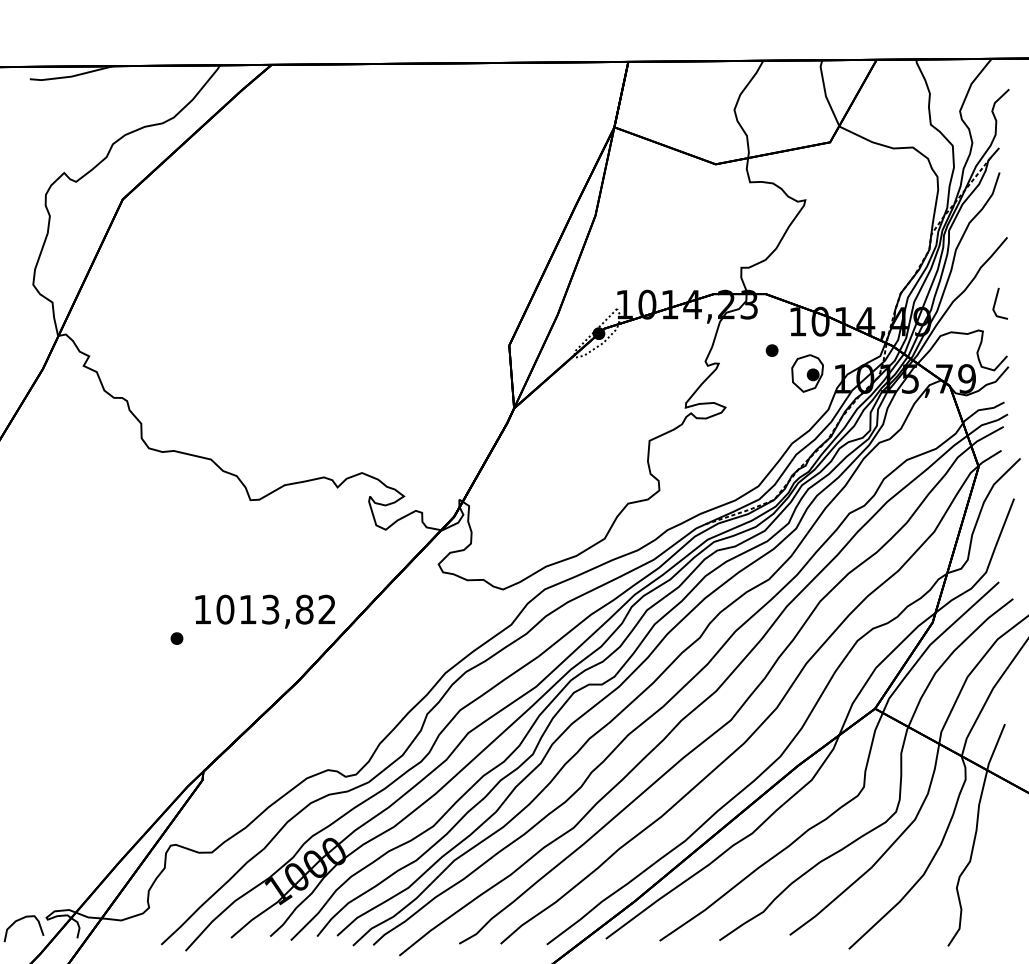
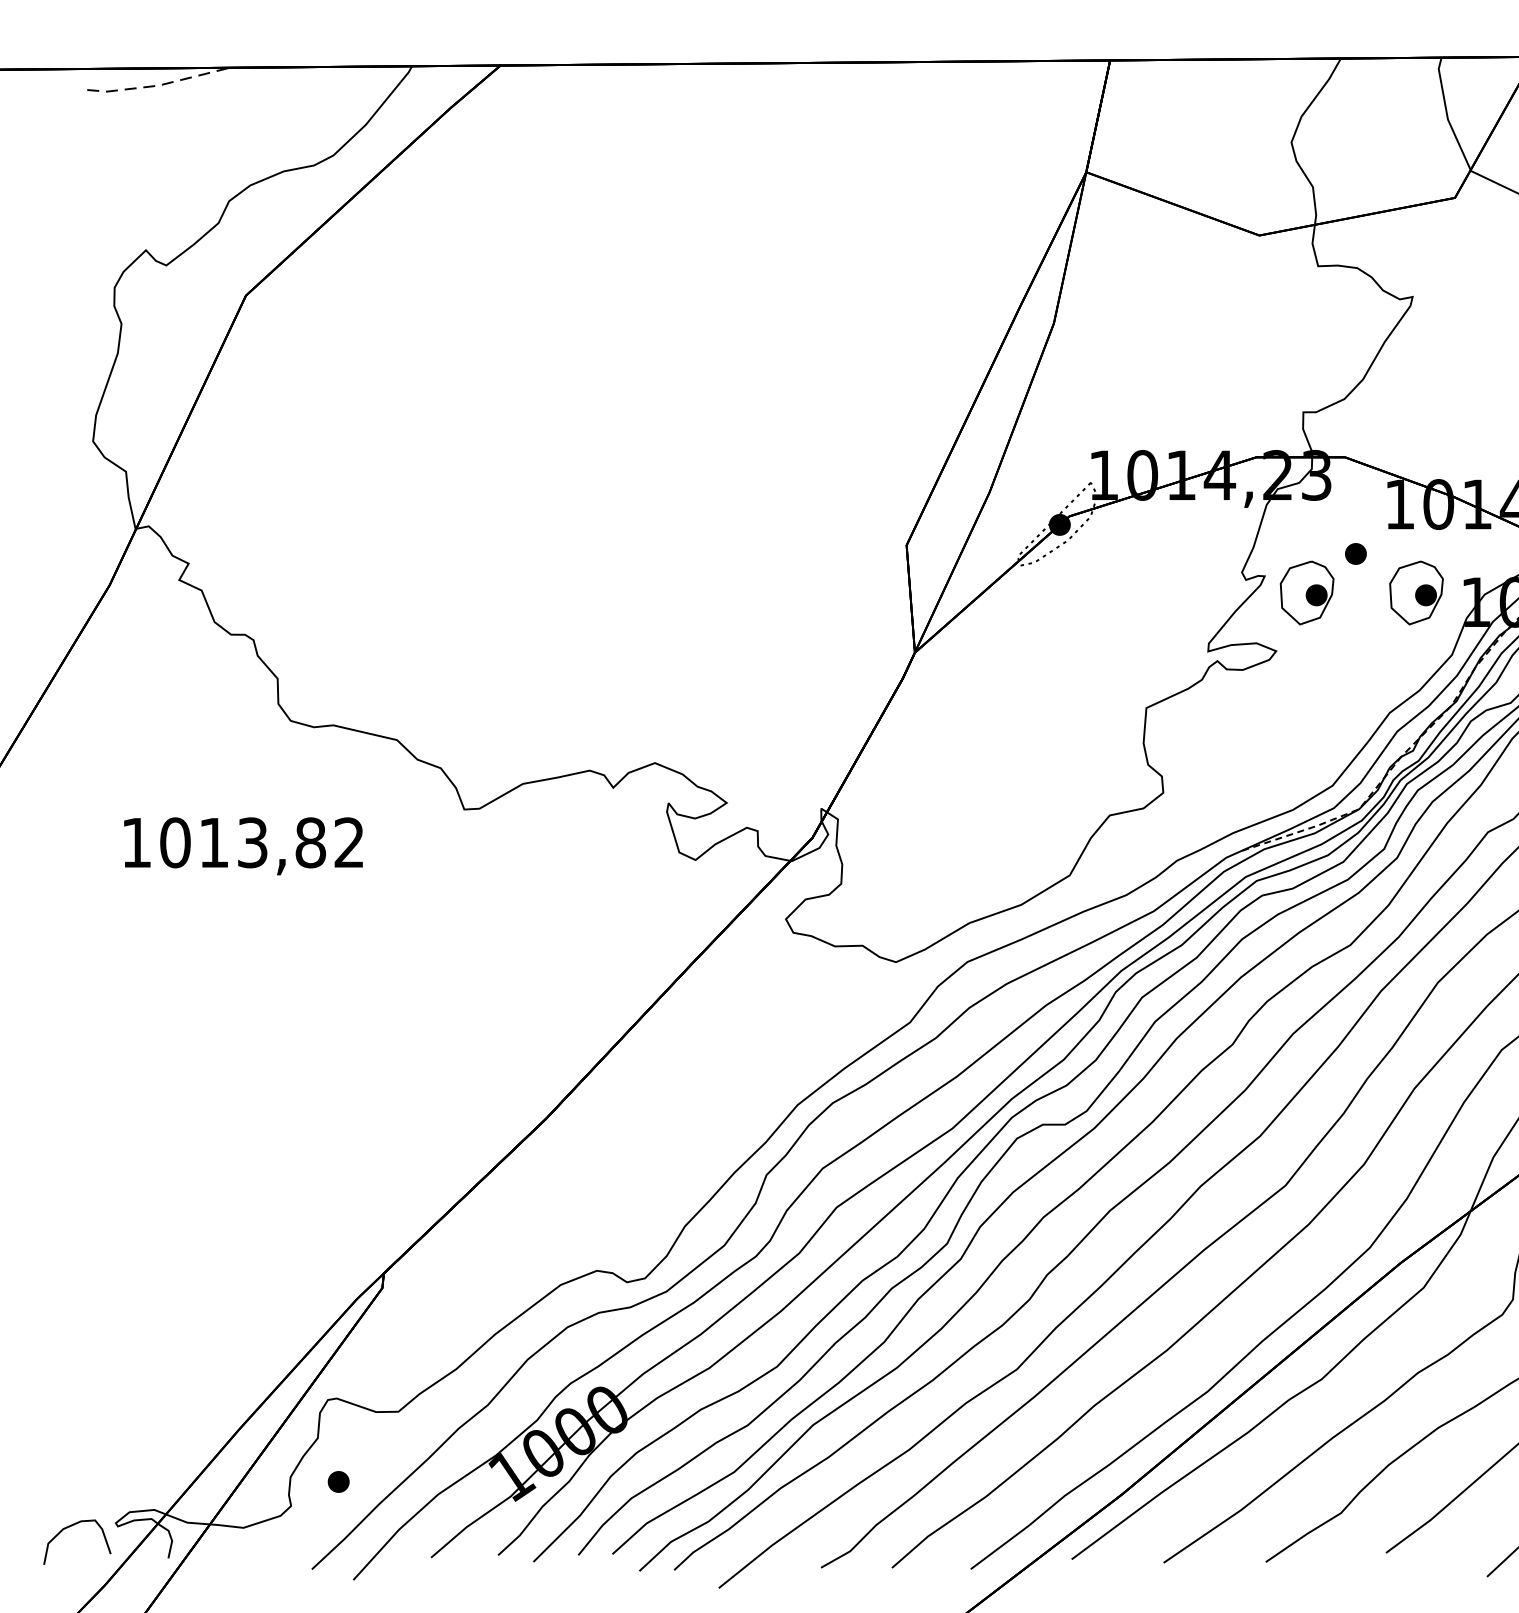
line: (71, 76) -> (158, 85), solid -> dashed
part: (743, 373) -> (1306, 592), added
text: (265, 611) -> (243, 845), moved
part: (176, 638) -> (337, 1481), moved

